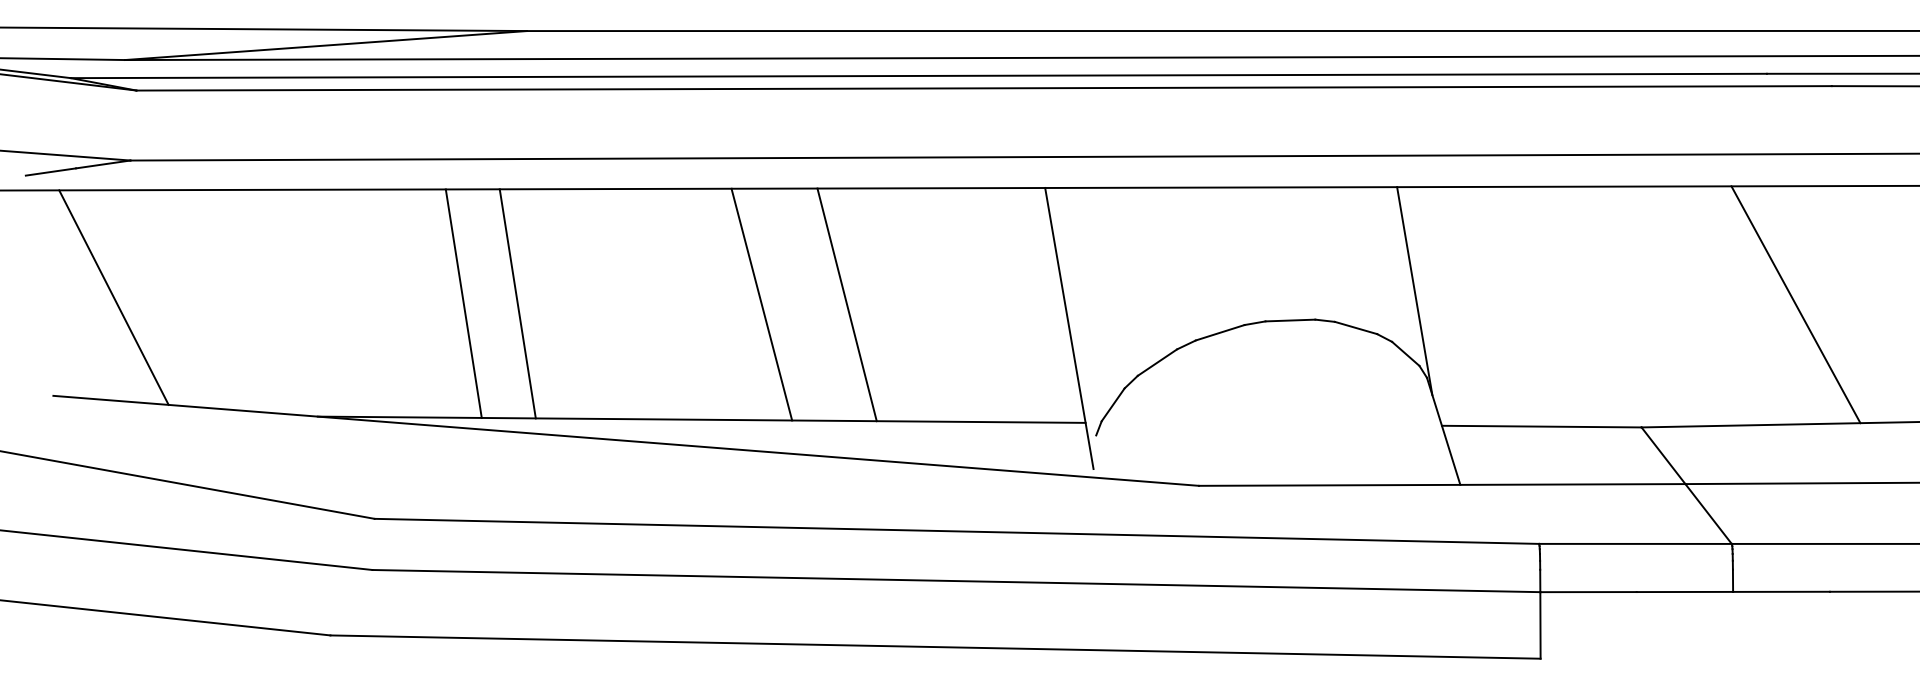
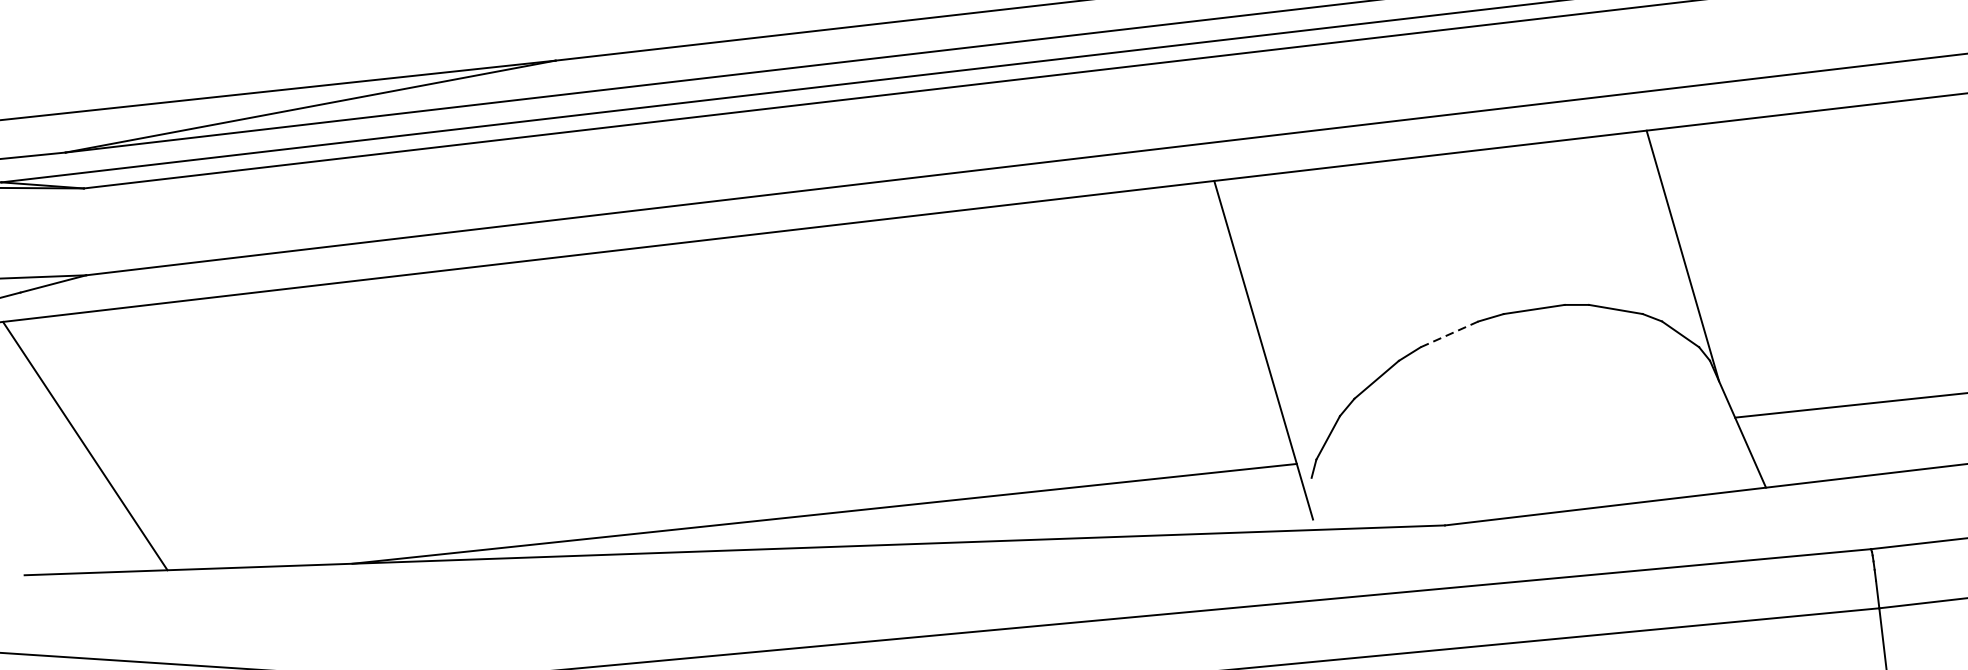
line: (463, 303) -> (515, 404), removed
line: (517, 303) -> (581, 396), removed
line: (761, 304) -> (881, 363), removed
line: (846, 304) -> (986, 351), removed
line: (1220, 332) -> (1449, 333), solid -> dashed

